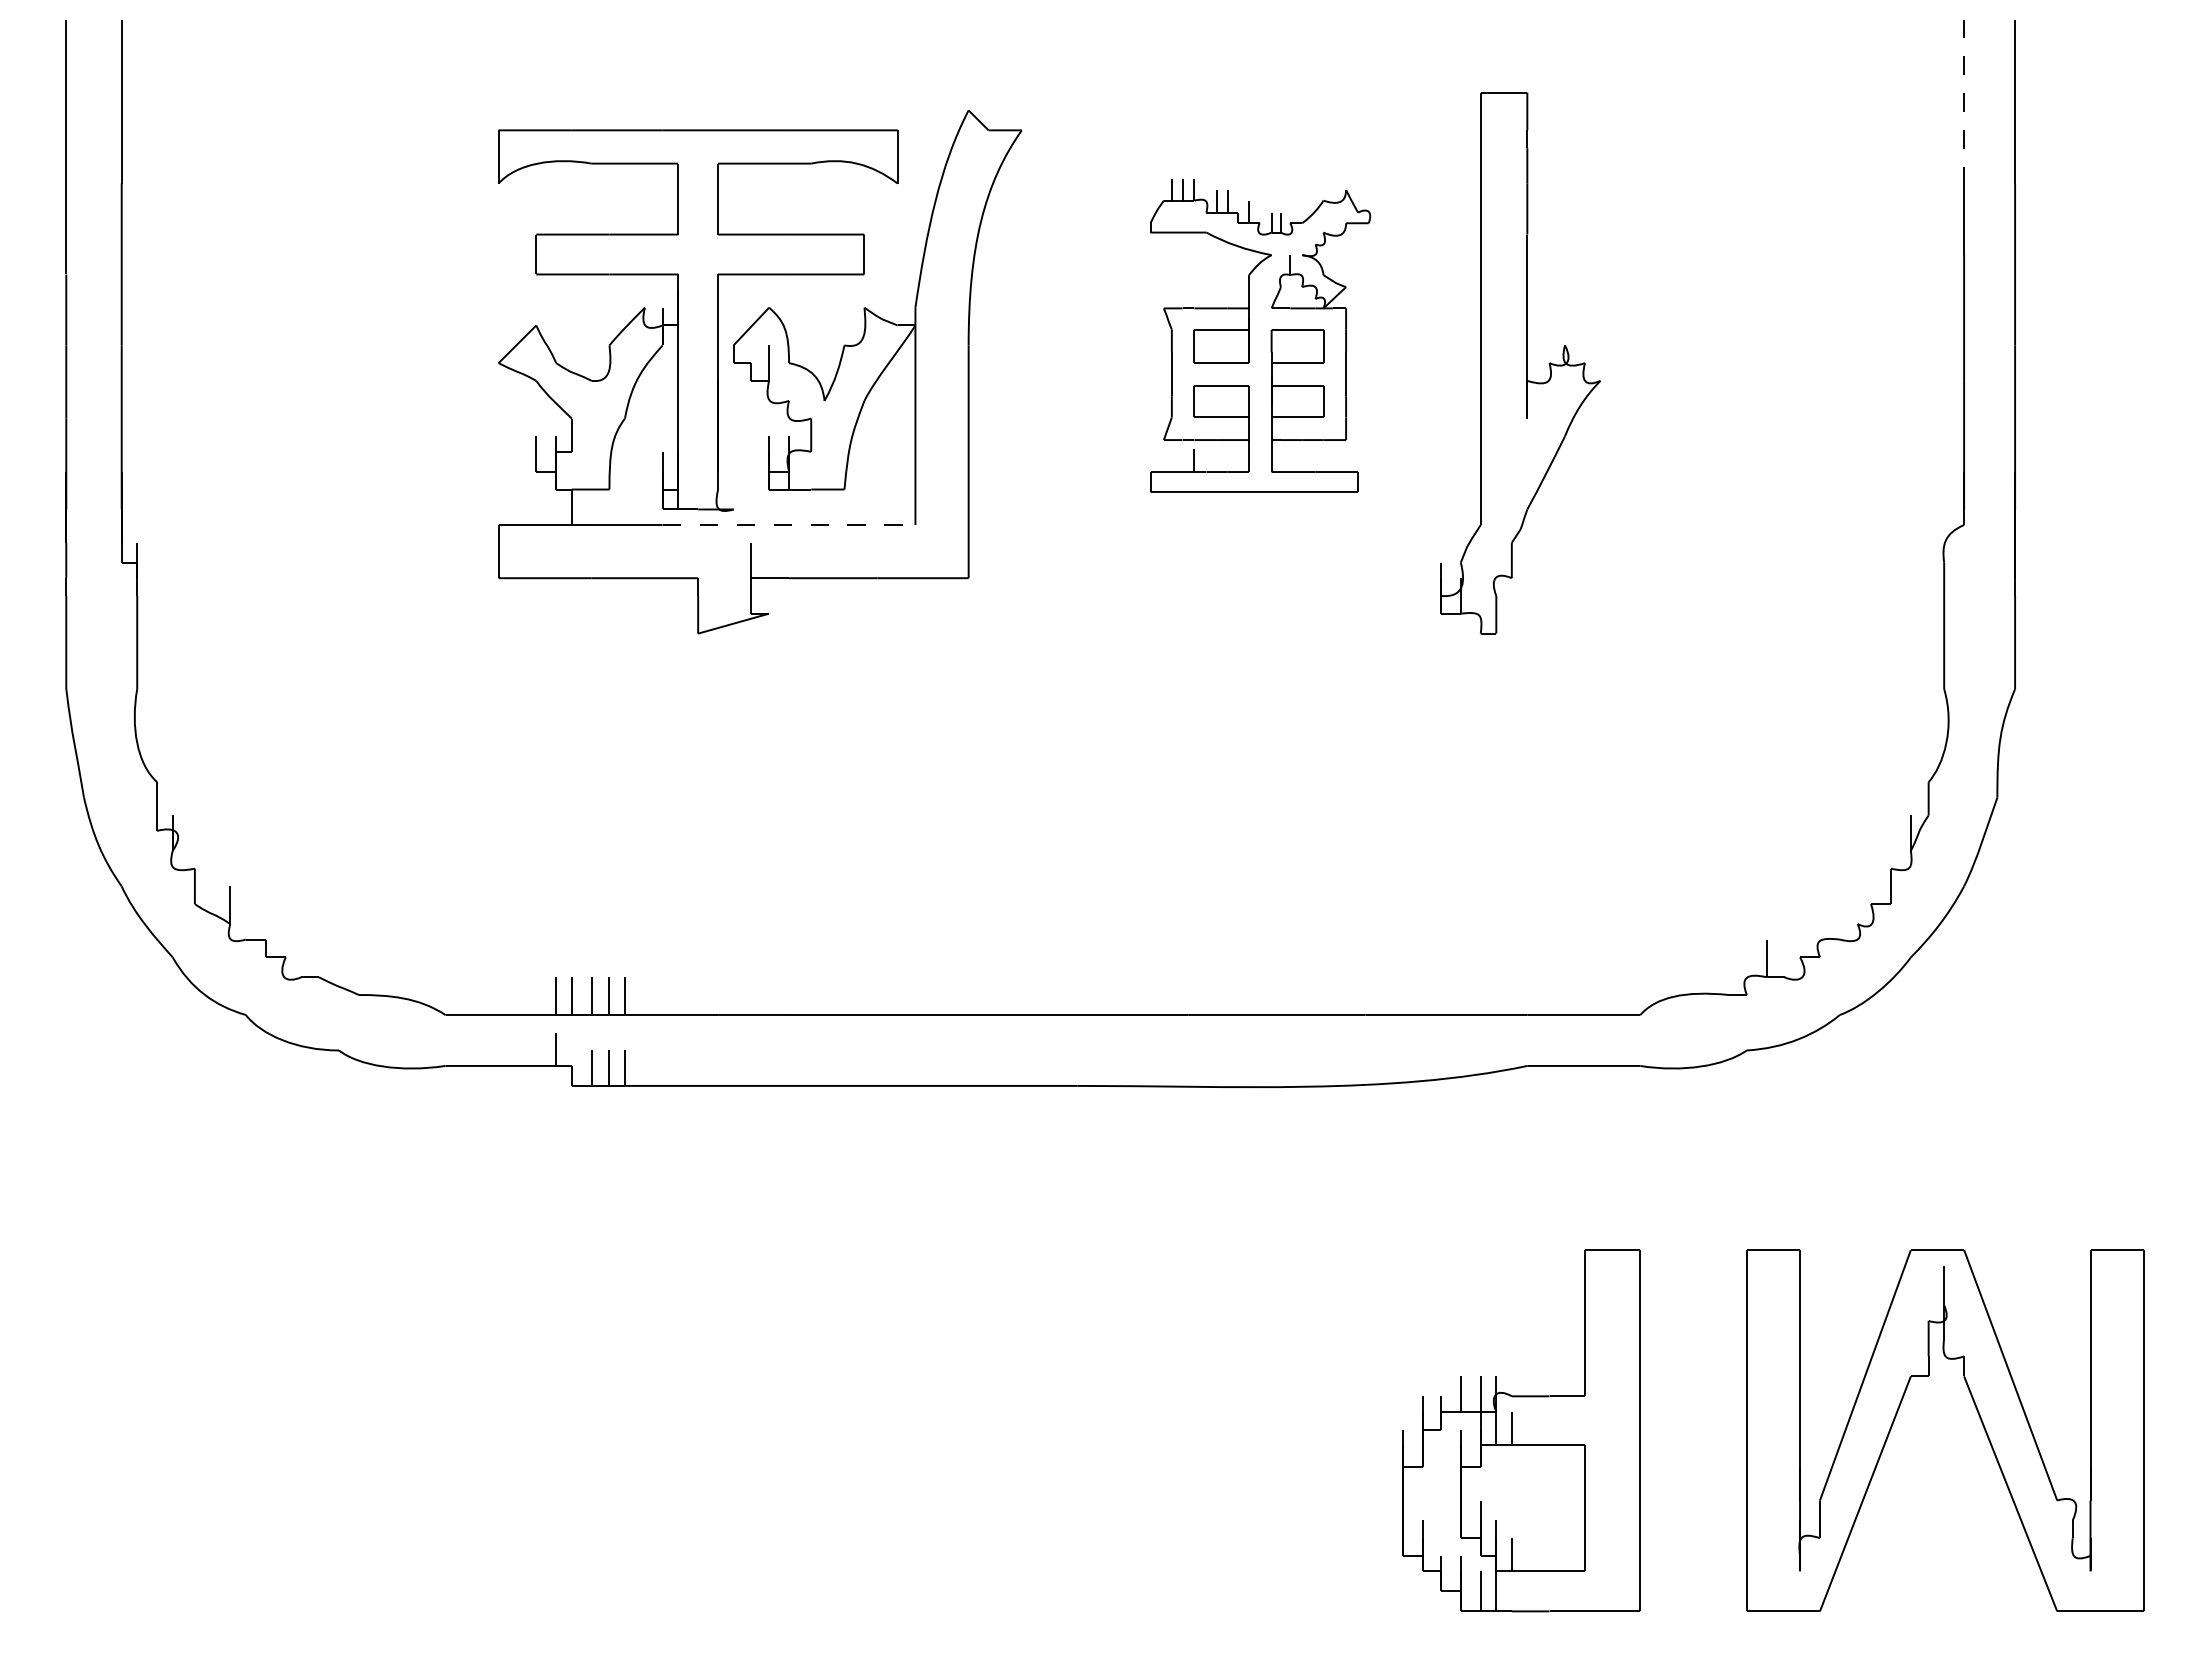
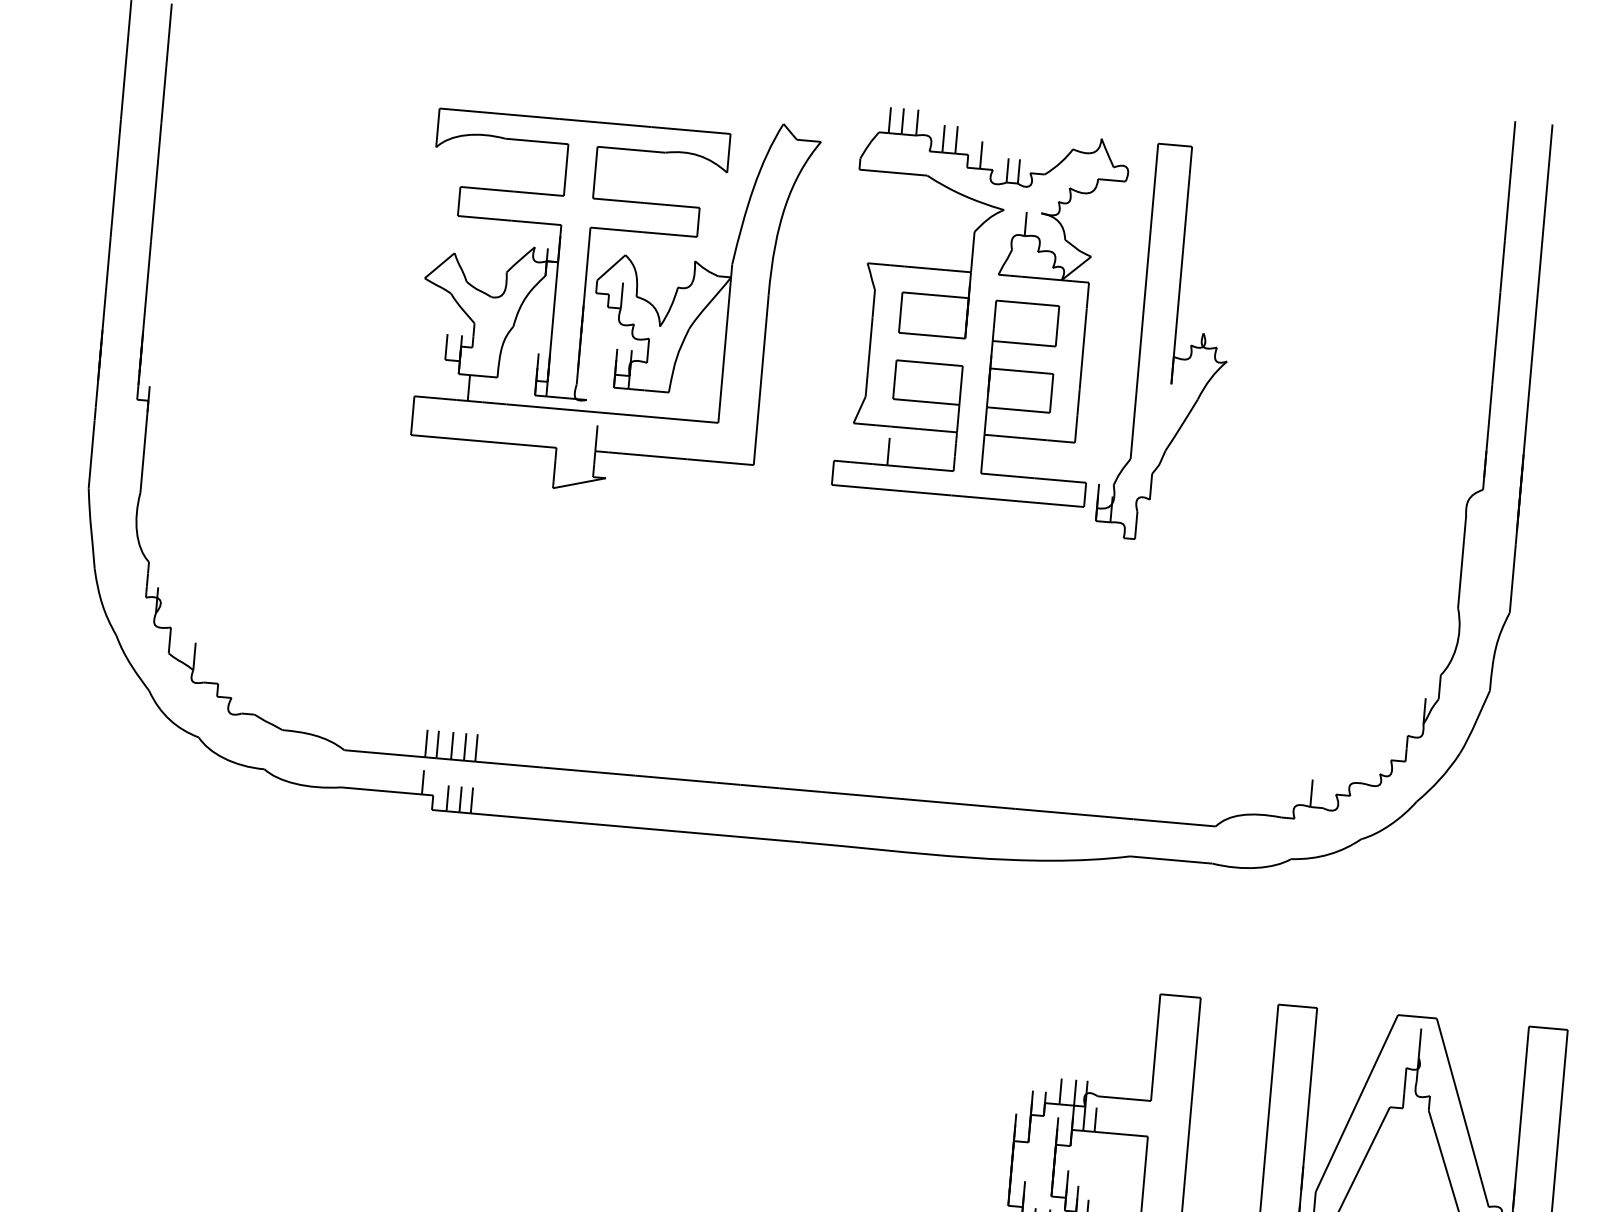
line: (1964, 102) -> (1510, 181), dashed -> solid
part: (1260, 335) -> (982, 306), size x1.67
line: (789, 525) -> (626, 415), dashed -> solid

